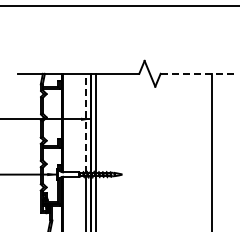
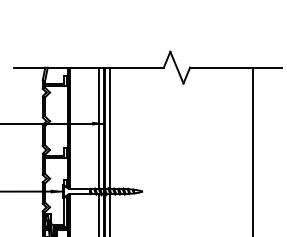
line: (198, 73) -> (236, 67), dashed -> solid
line: (86, 122) -> (98, 127), dashed -> solid

